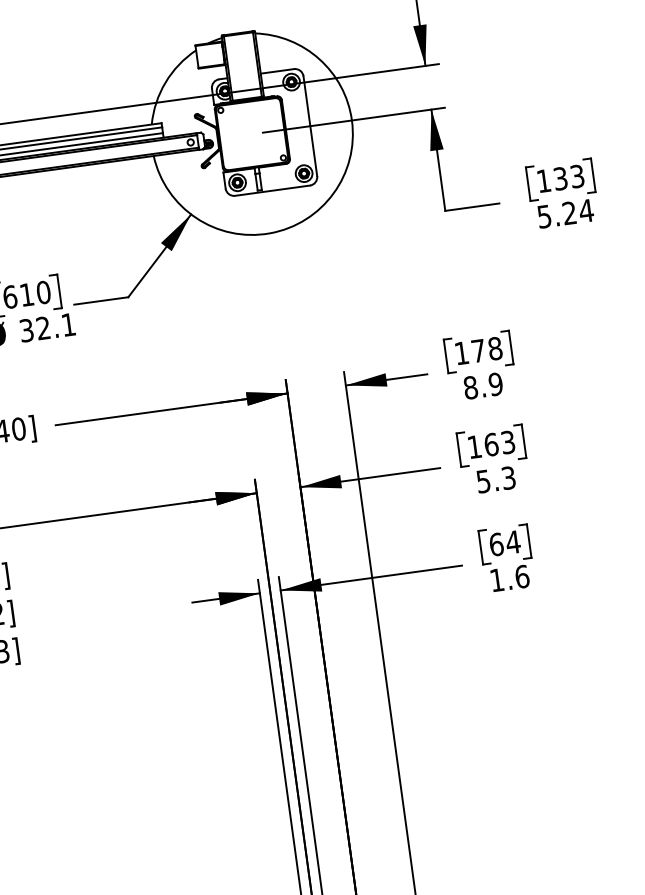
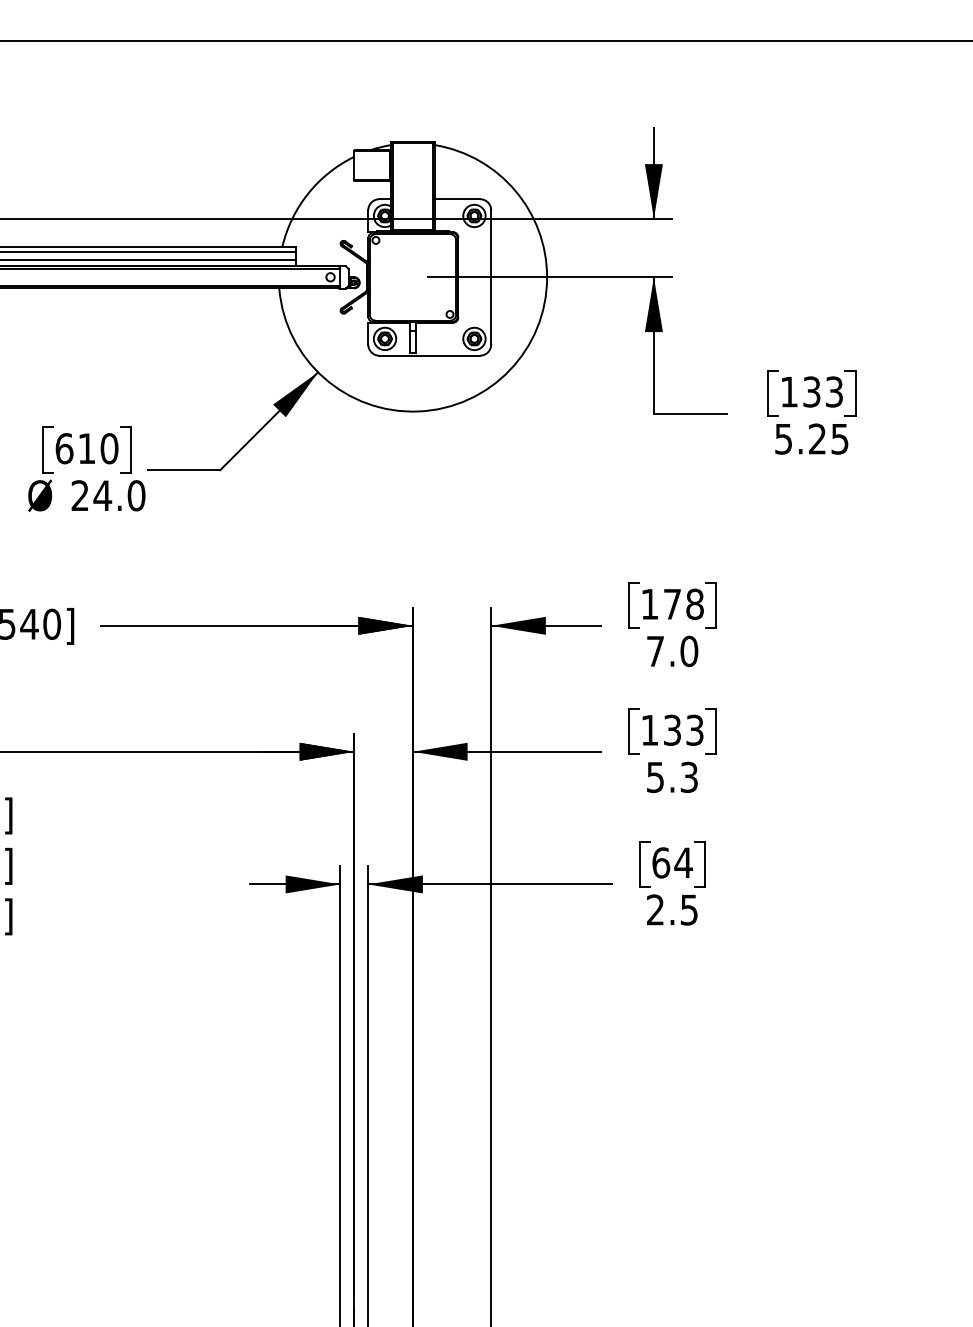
text: (586, 211) -> (839, 439), 5.24 -> 5.25
text: (47, 327) -> (108, 495), 32.1 -> 24.0
text: (483, 386) -> (672, 651), 8.9 -> 7.0
text: (491, 444) -> (672, 729), 163 -> 133
text: (509, 578) -> (672, 909), 1.6 -> 2.5

